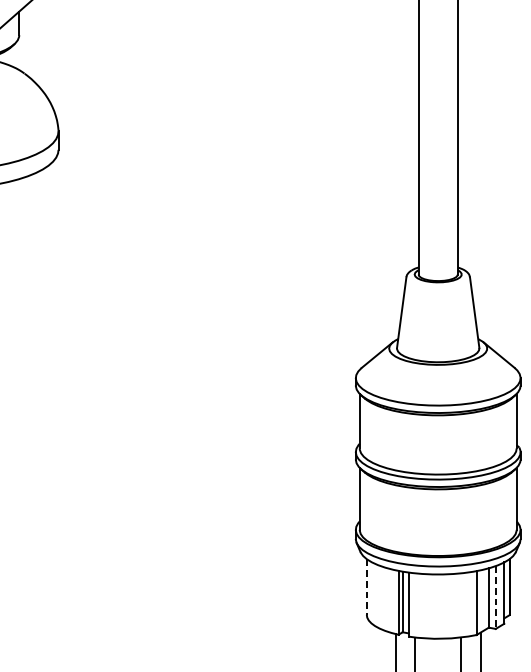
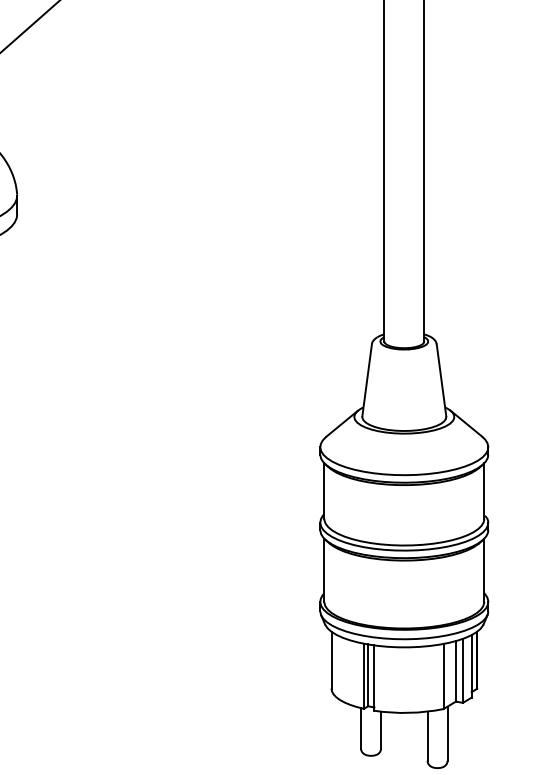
line: (366, 587) -> (331, 660), dashed -> solid
line: (495, 598) -> (462, 671), dashed -> solid

